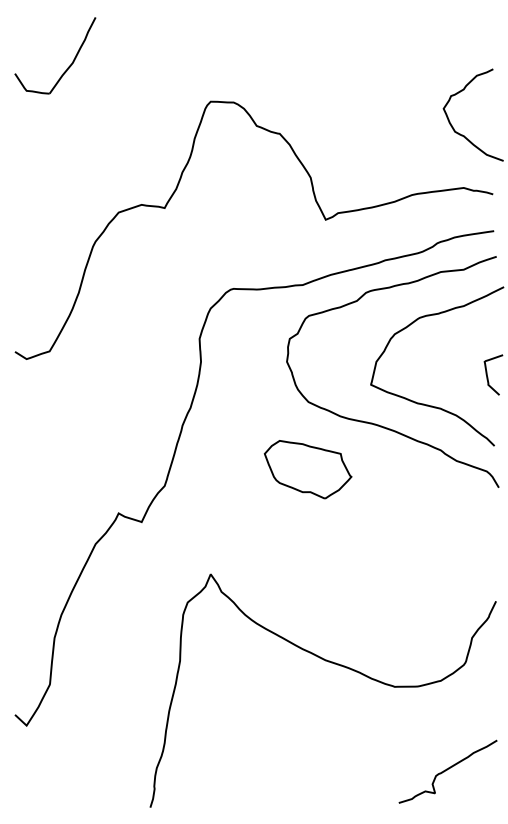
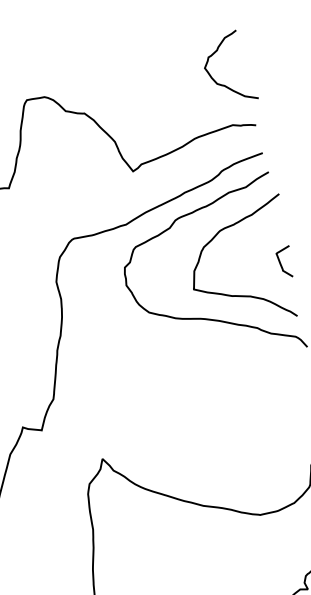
part: (307, 469) -> (159, 363), removed

